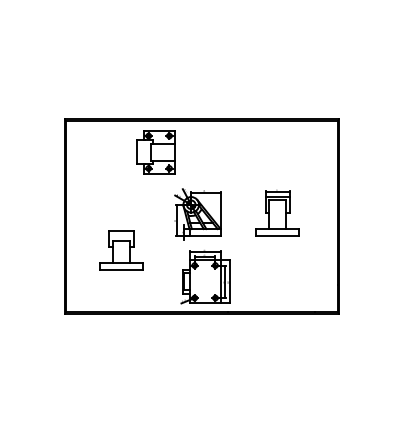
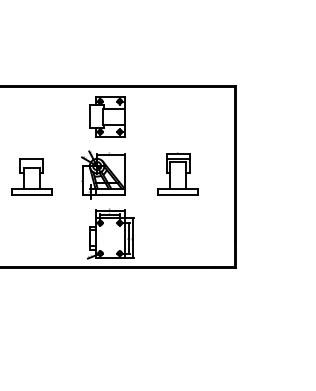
part: (155, 152) -> (106, 117), moved
part: (121, 250) -> (31, 177), moved

